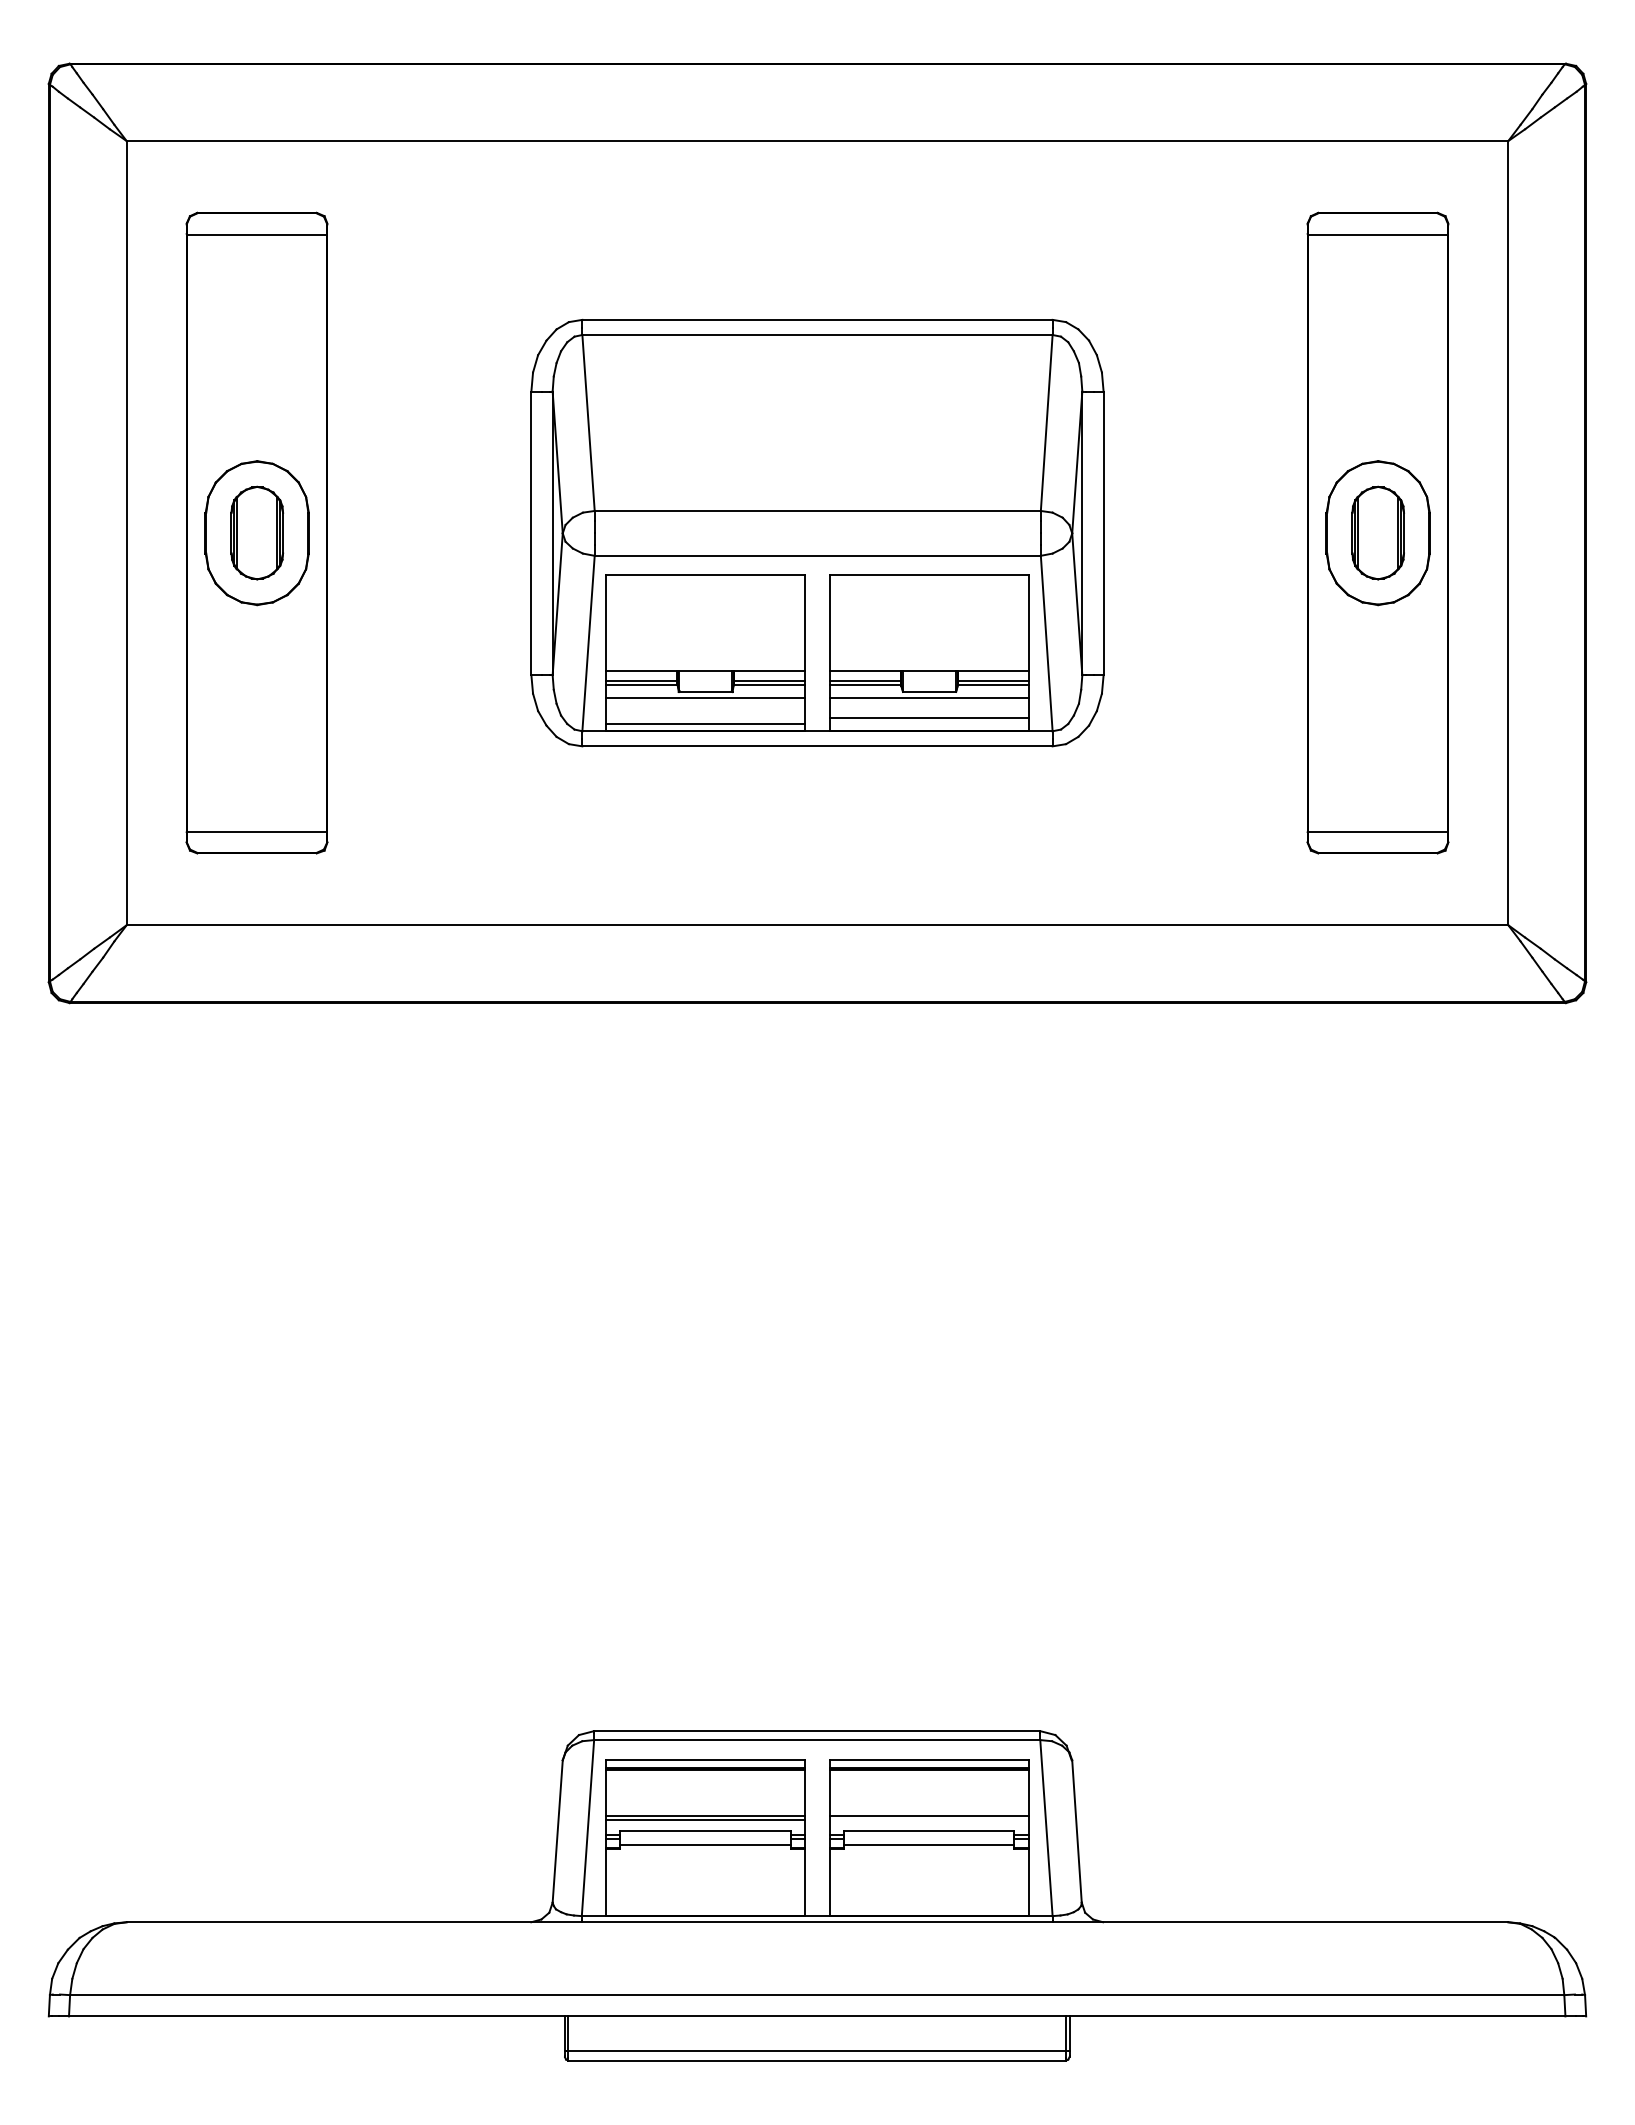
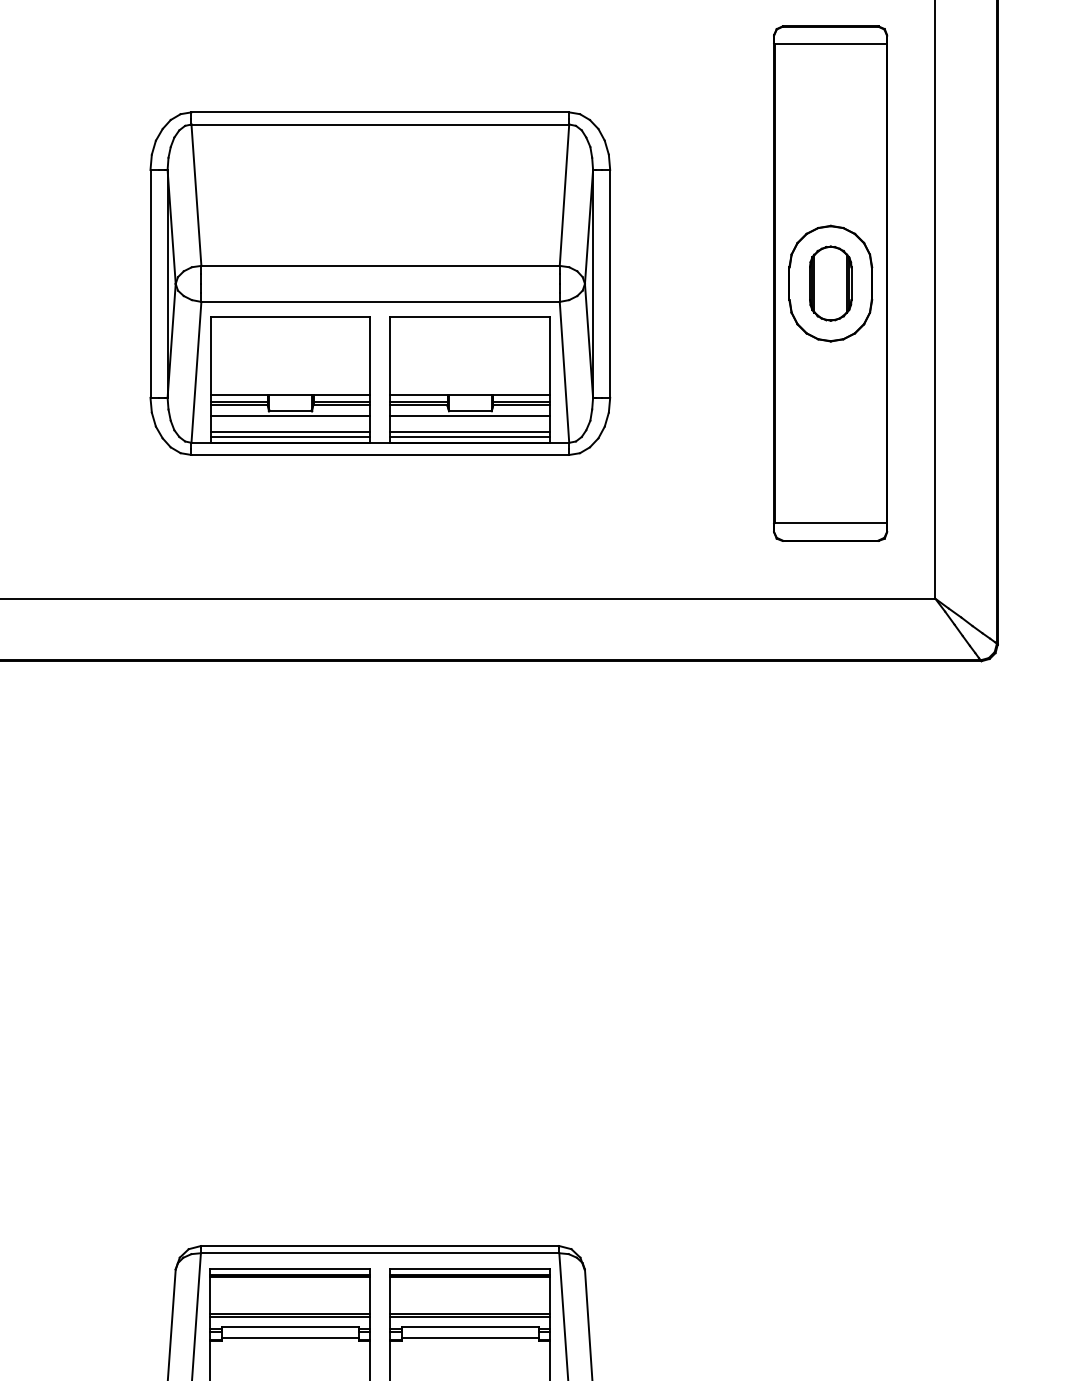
line: (705, 718) -> (290, 432), added
line: (929, 723) -> (470, 436), added
line: (929, 1819) -> (470, 1317), added

